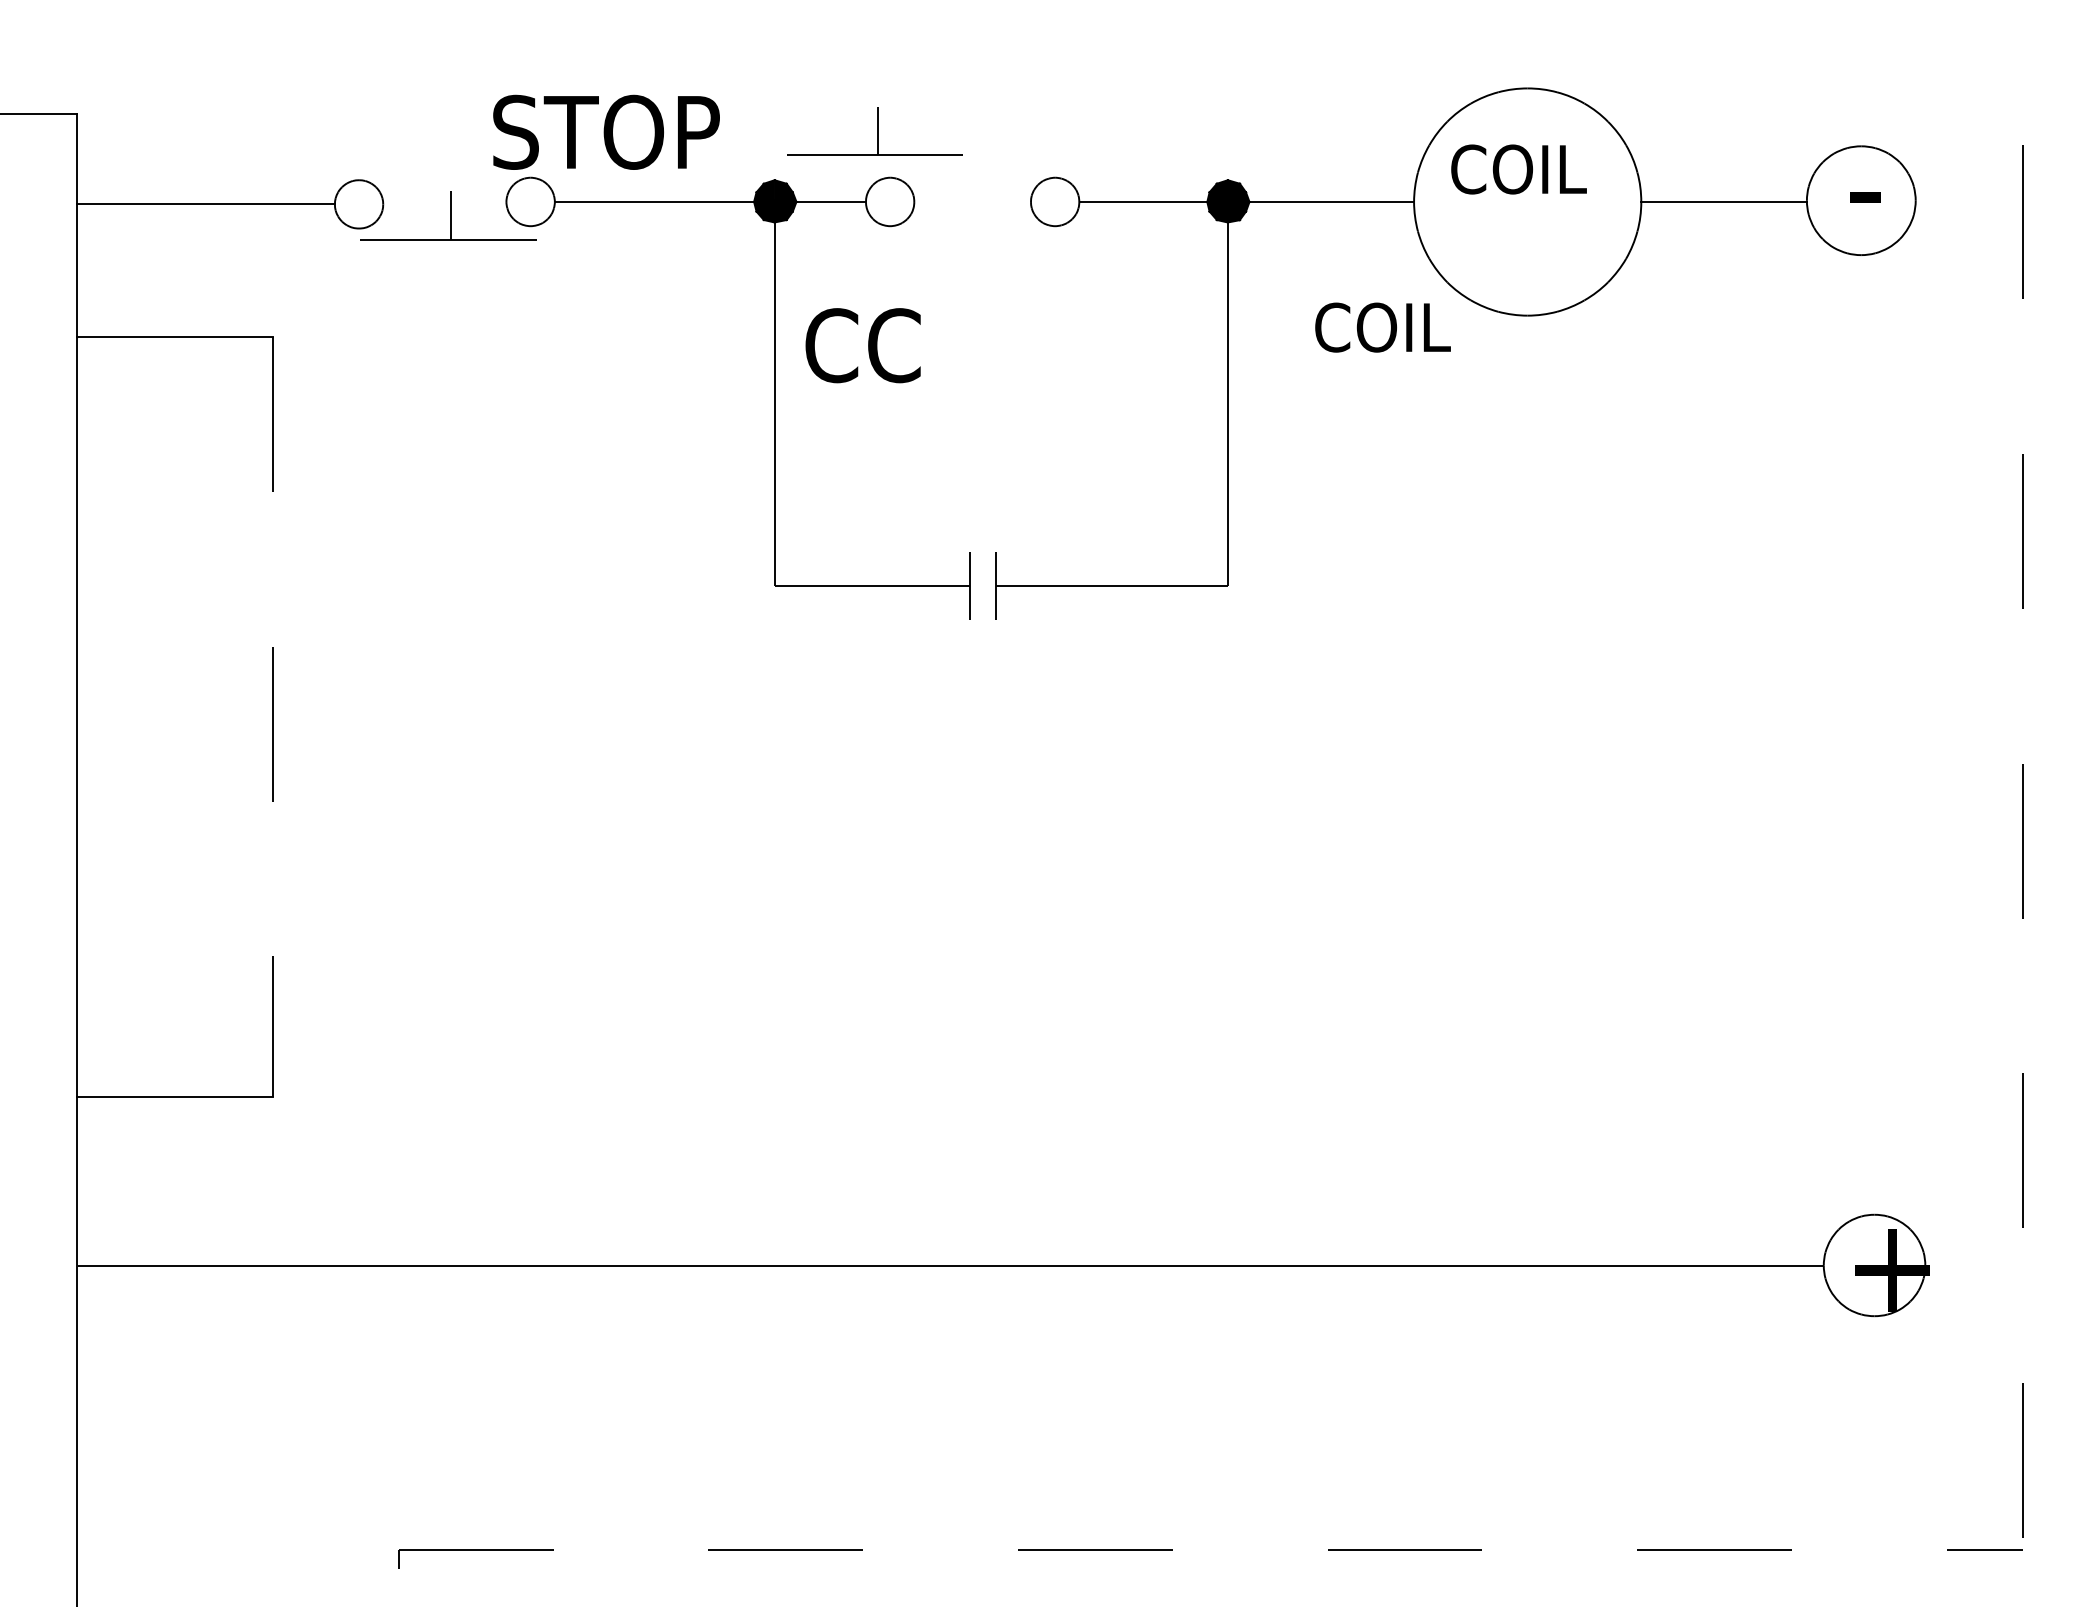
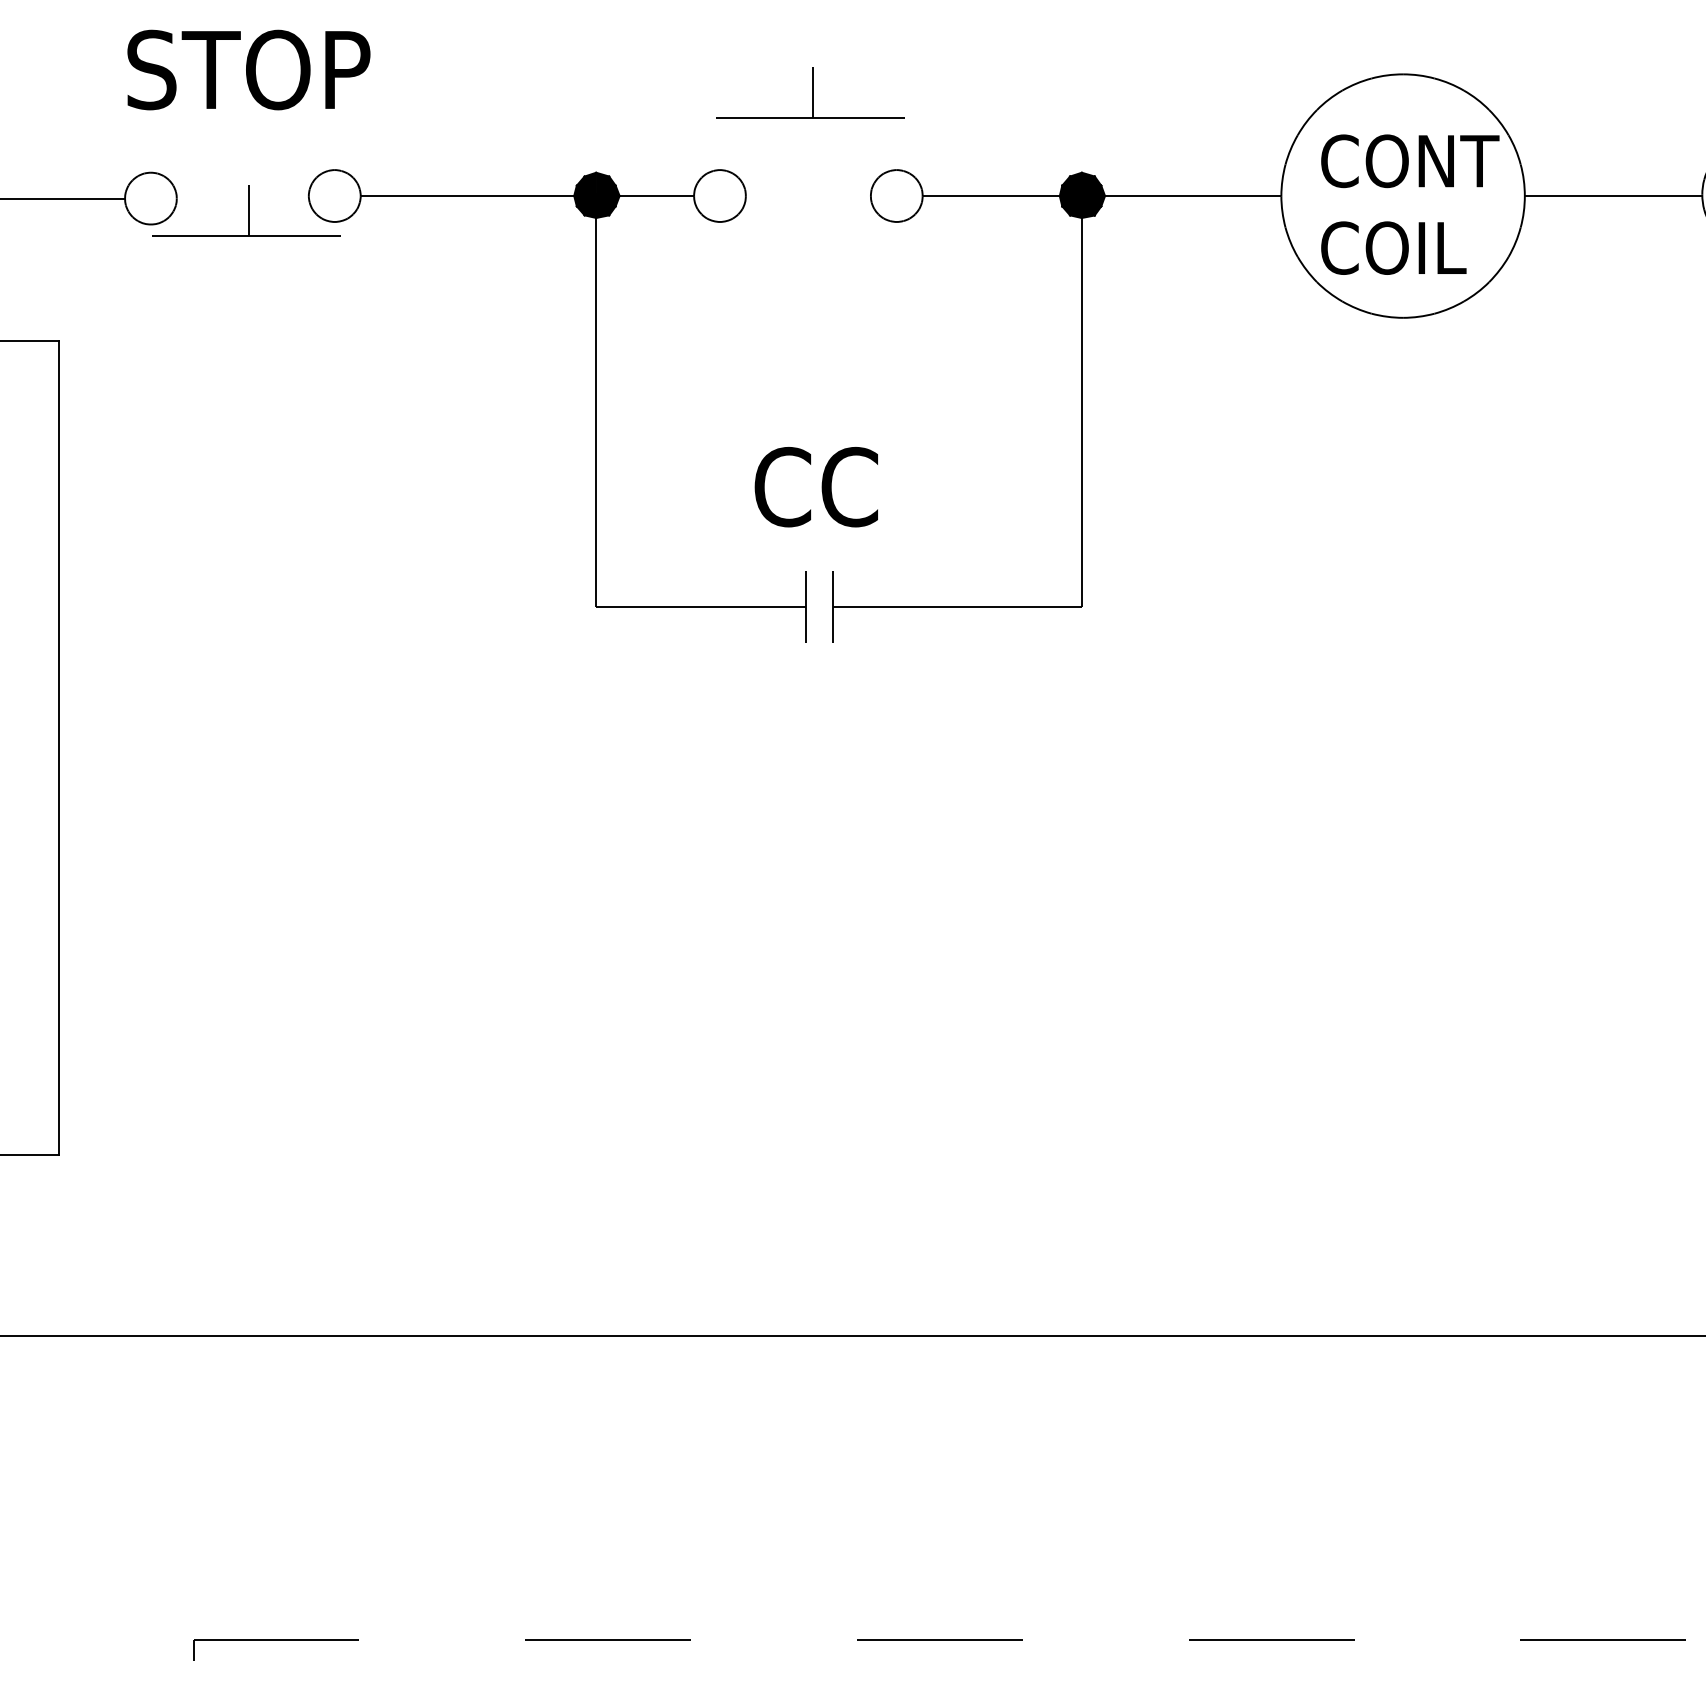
text: (606, 131) -> (248, 69), moved
part: (874, 131) -> (809, 92), moved
text: (1582, 169) -> (1461, 161), COIL -> CONT
text: (1382, 327) -> (1393, 248), moved
text: (862, 345) -> (815, 486), moved
line: (272, 717) -> (58, 748), dashed -> solid

